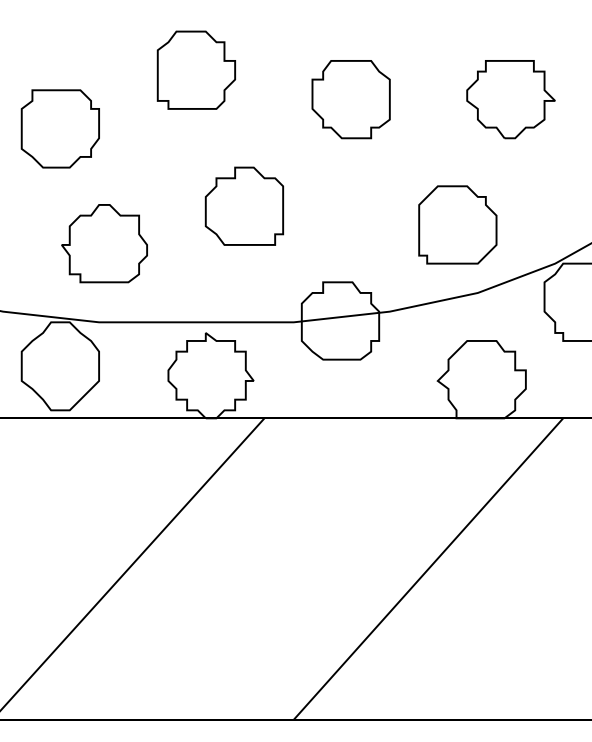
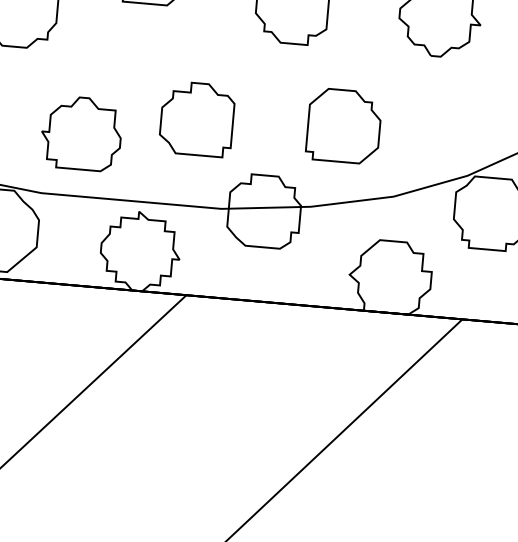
part: (243, 205) -> (196, 118), moved
part: (457, 224) -> (343, 125), moved
part: (104, 243) -> (81, 133), moved

